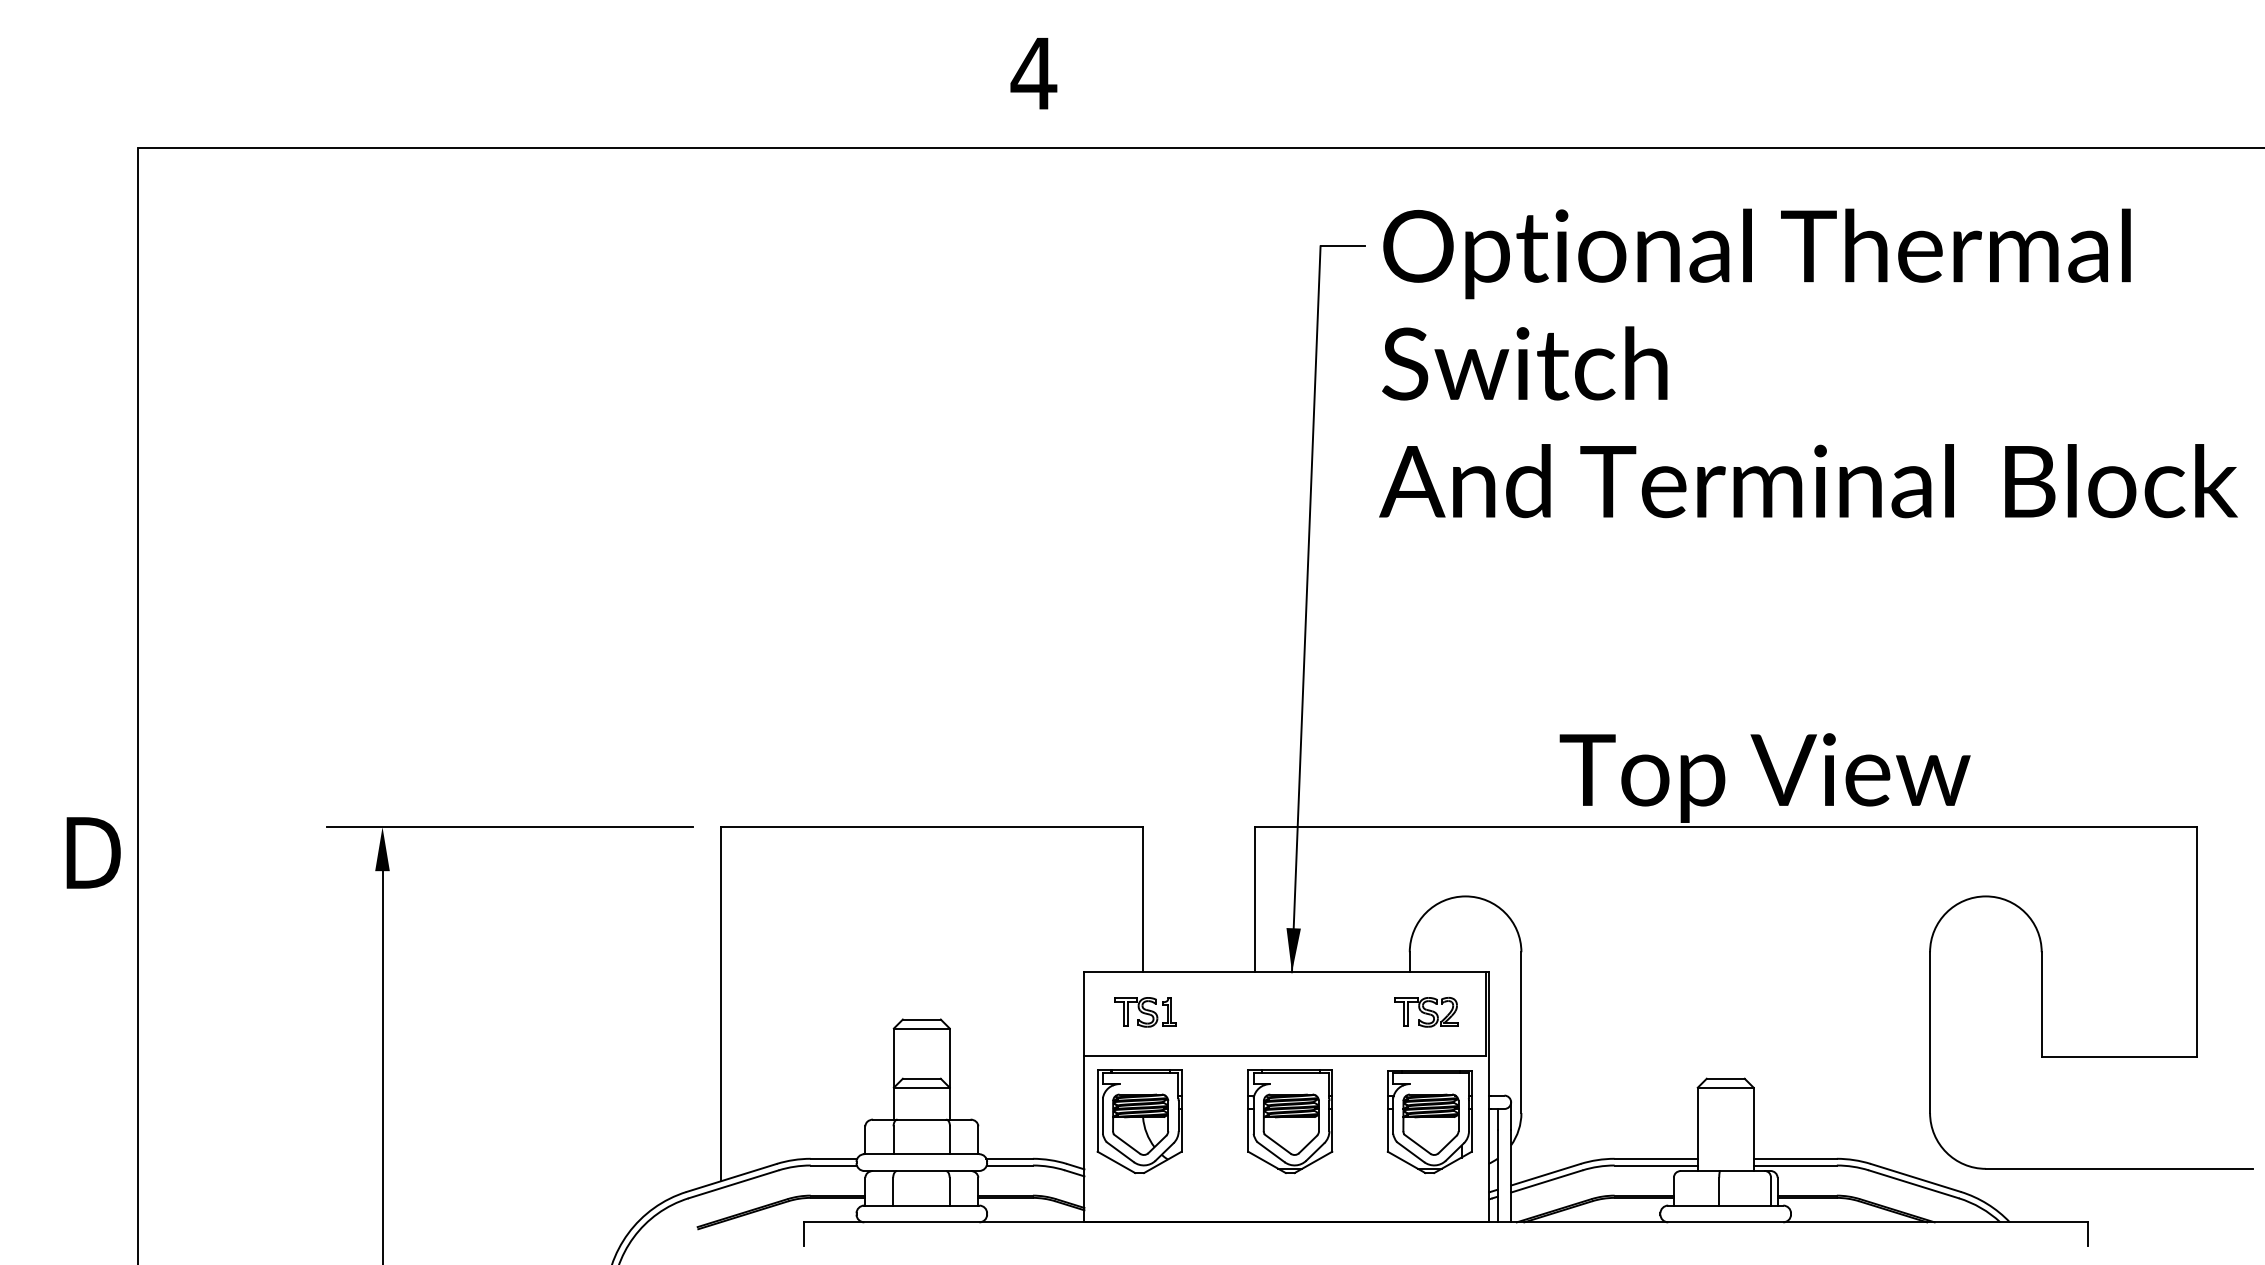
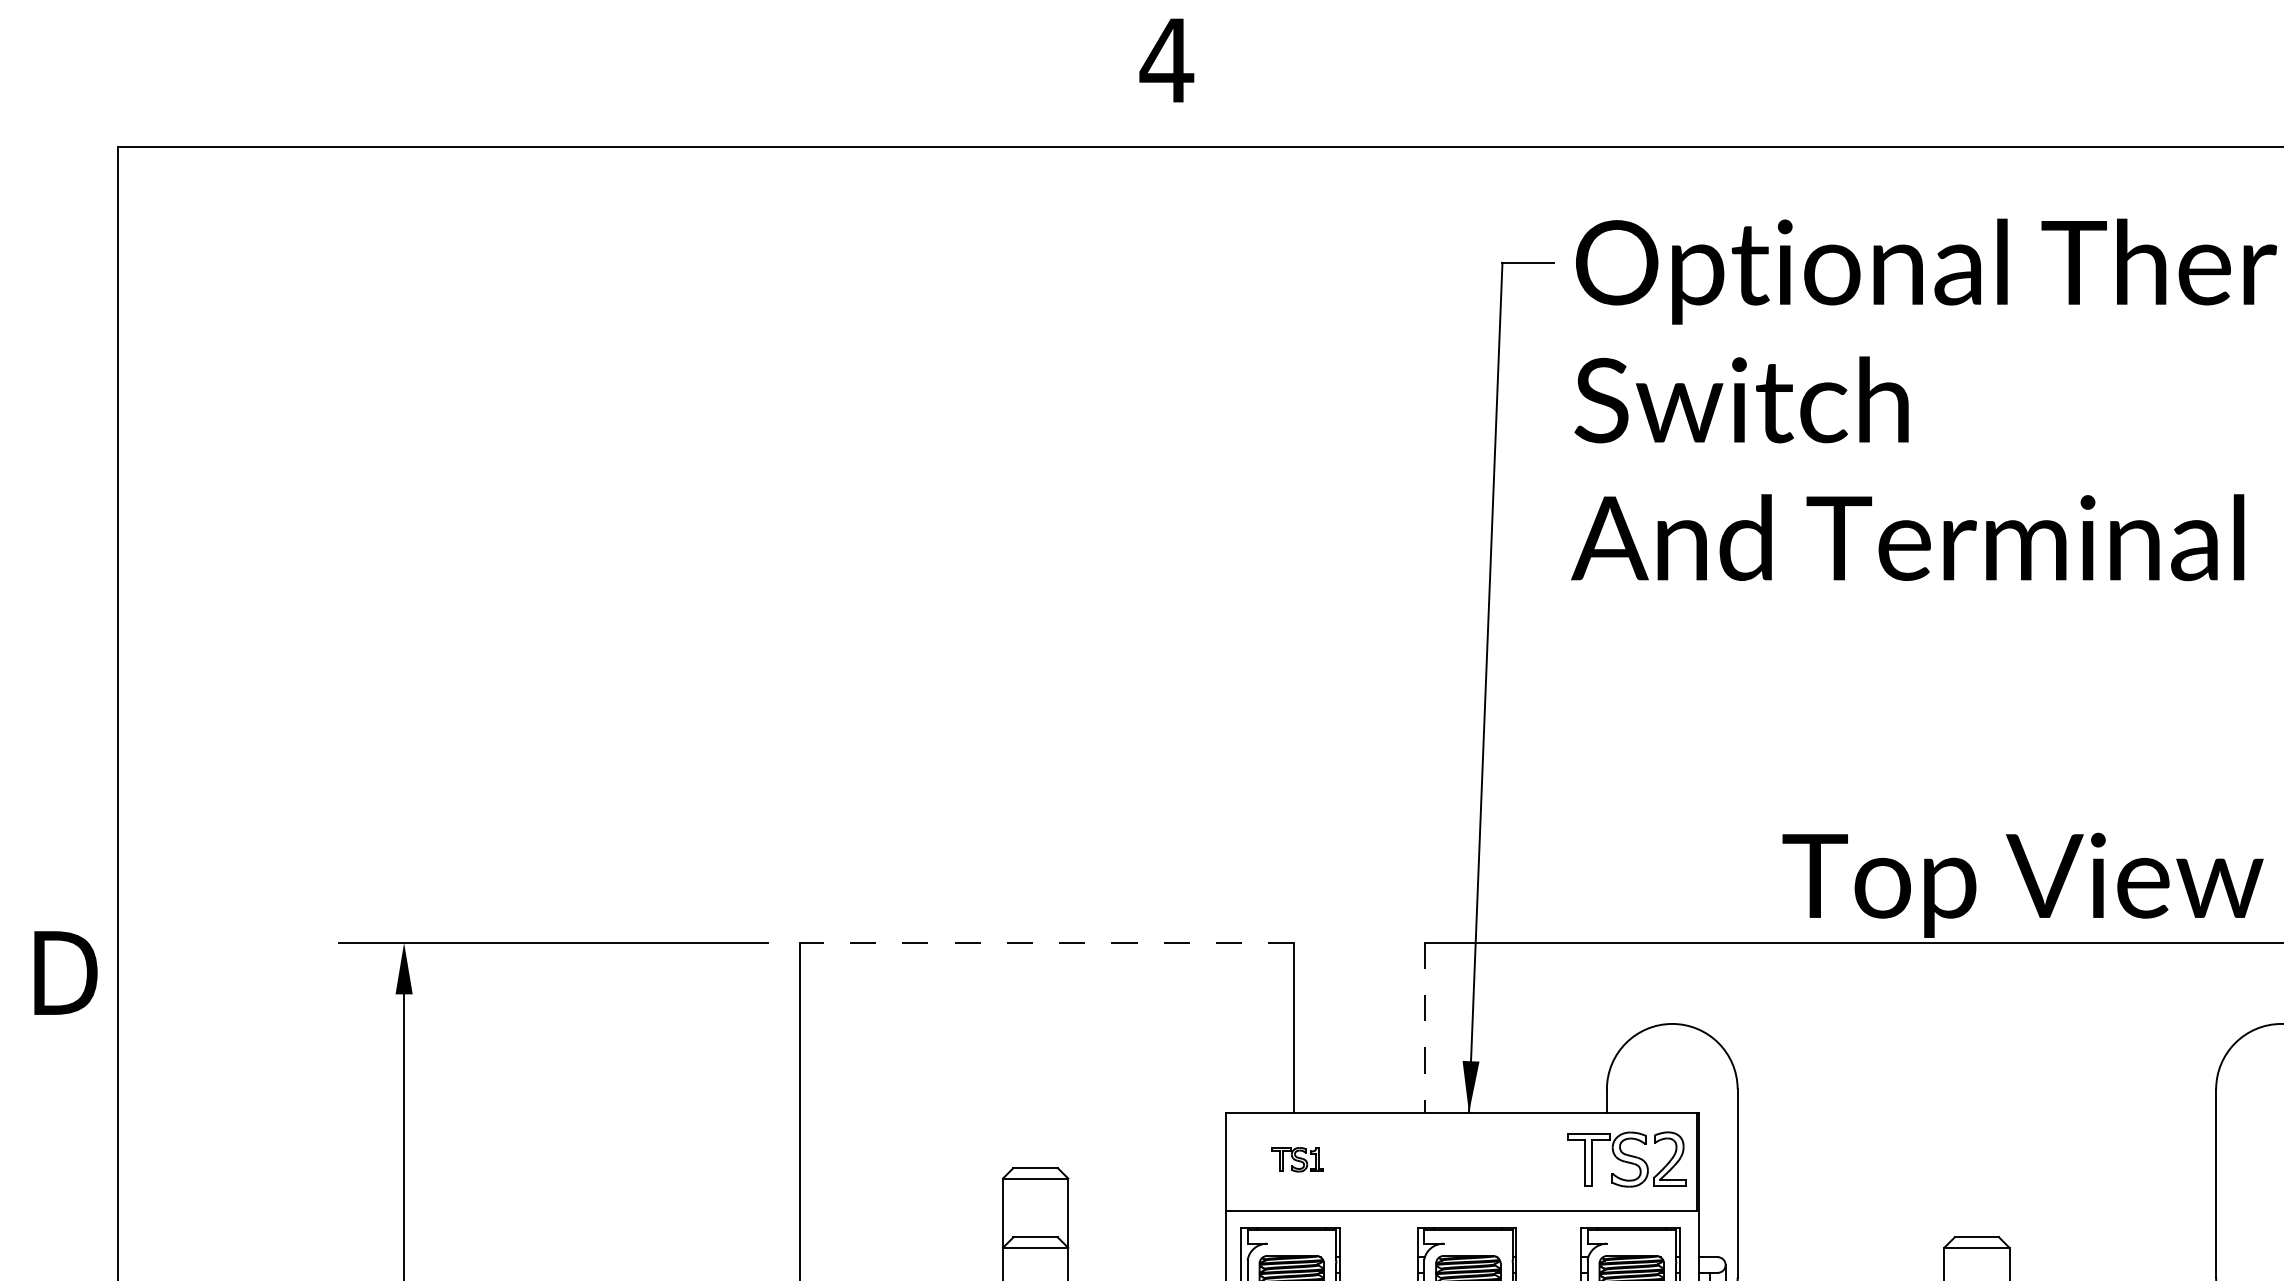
line: (931, 827) -> (1046, 943), solid -> dashed
line: (1254, 899) -> (1425, 1027), solid -> dashed
part: (1145, 1012) -> (1297, 1159), size x0.7
part: (1426, 1012) -> (1626, 1159), size x1.6

